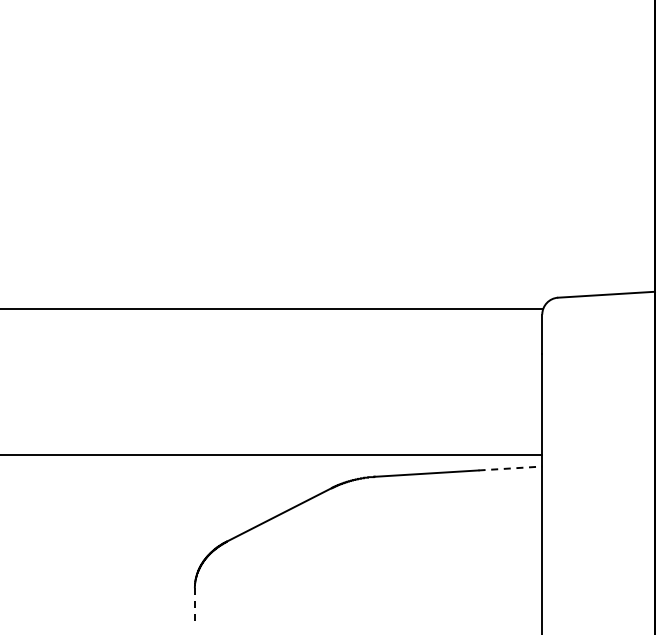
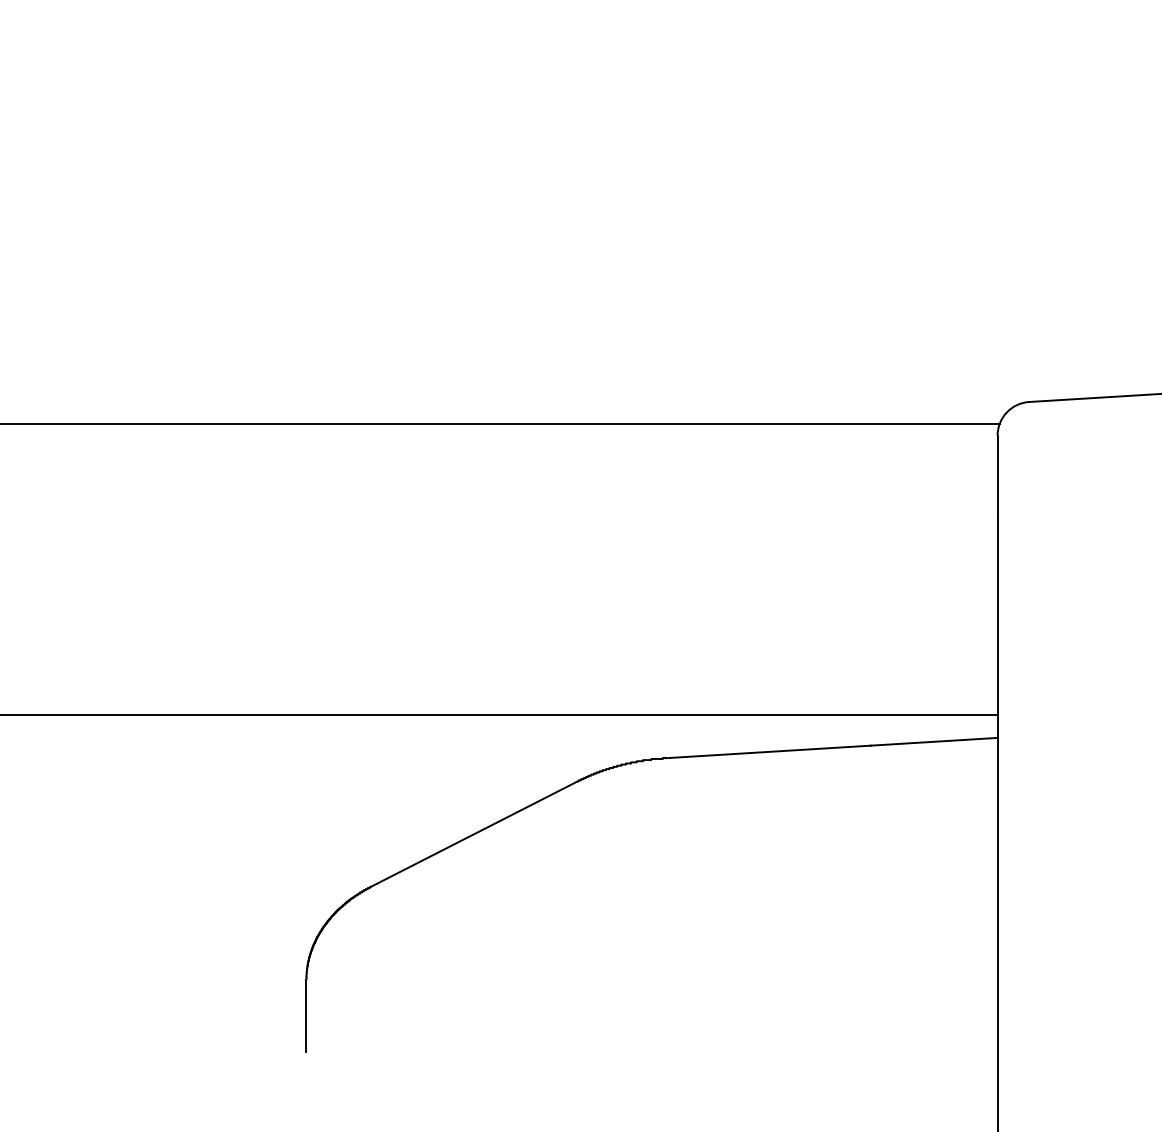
line: (510, 468) -> (934, 741), dashed -> solid
line: (194, 606) -> (305, 1016), dashed -> solid

